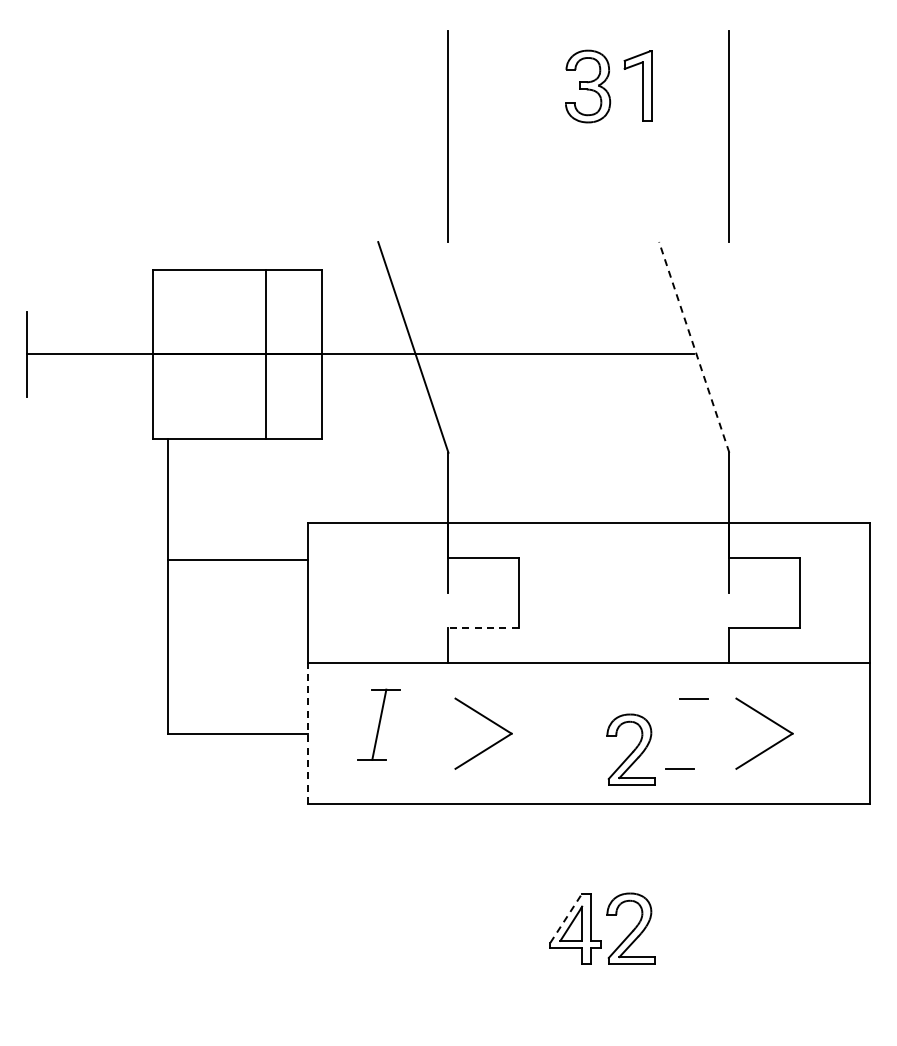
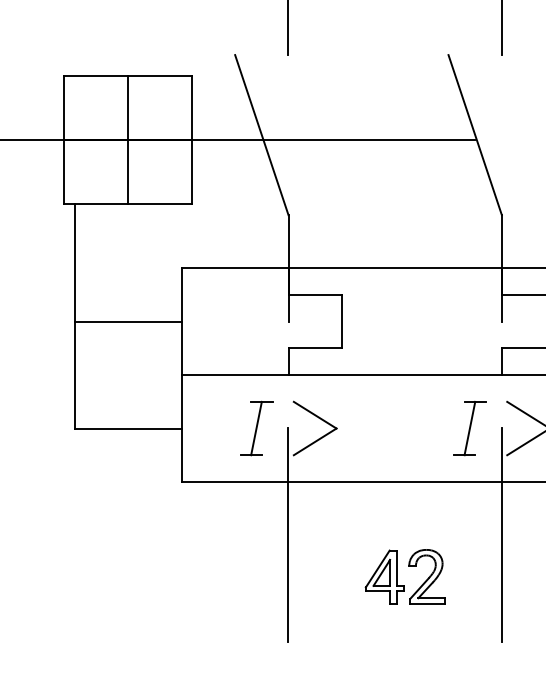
line: (694, 346) -> (475, 134), dashed -> solid
line: (265, 354) -> (128, 140), moved
line: (237, 560) -> (128, 322), moved
line: (483, 628) -> (315, 348), dashed -> solid
part: (378, 724) -> (255, 428), moved
line: (308, 733) -> (182, 428), dashed -> solid
line: (687, 733) -> (470, 428), added
part: (630, 749) -> (426, 440), removed
line: (448, 873) -> (288, 534), added
line: (729, 873) -> (501, 534), added
line: (565, 918) -> (377, 568), dashed -> solid

